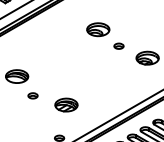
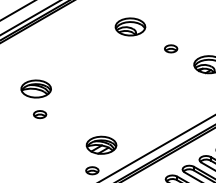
part: (98, 29) -> (130, 26), moved
part: (32, 95) -> (39, 114), moved
part: (66, 104) -> (101, 144), moved

